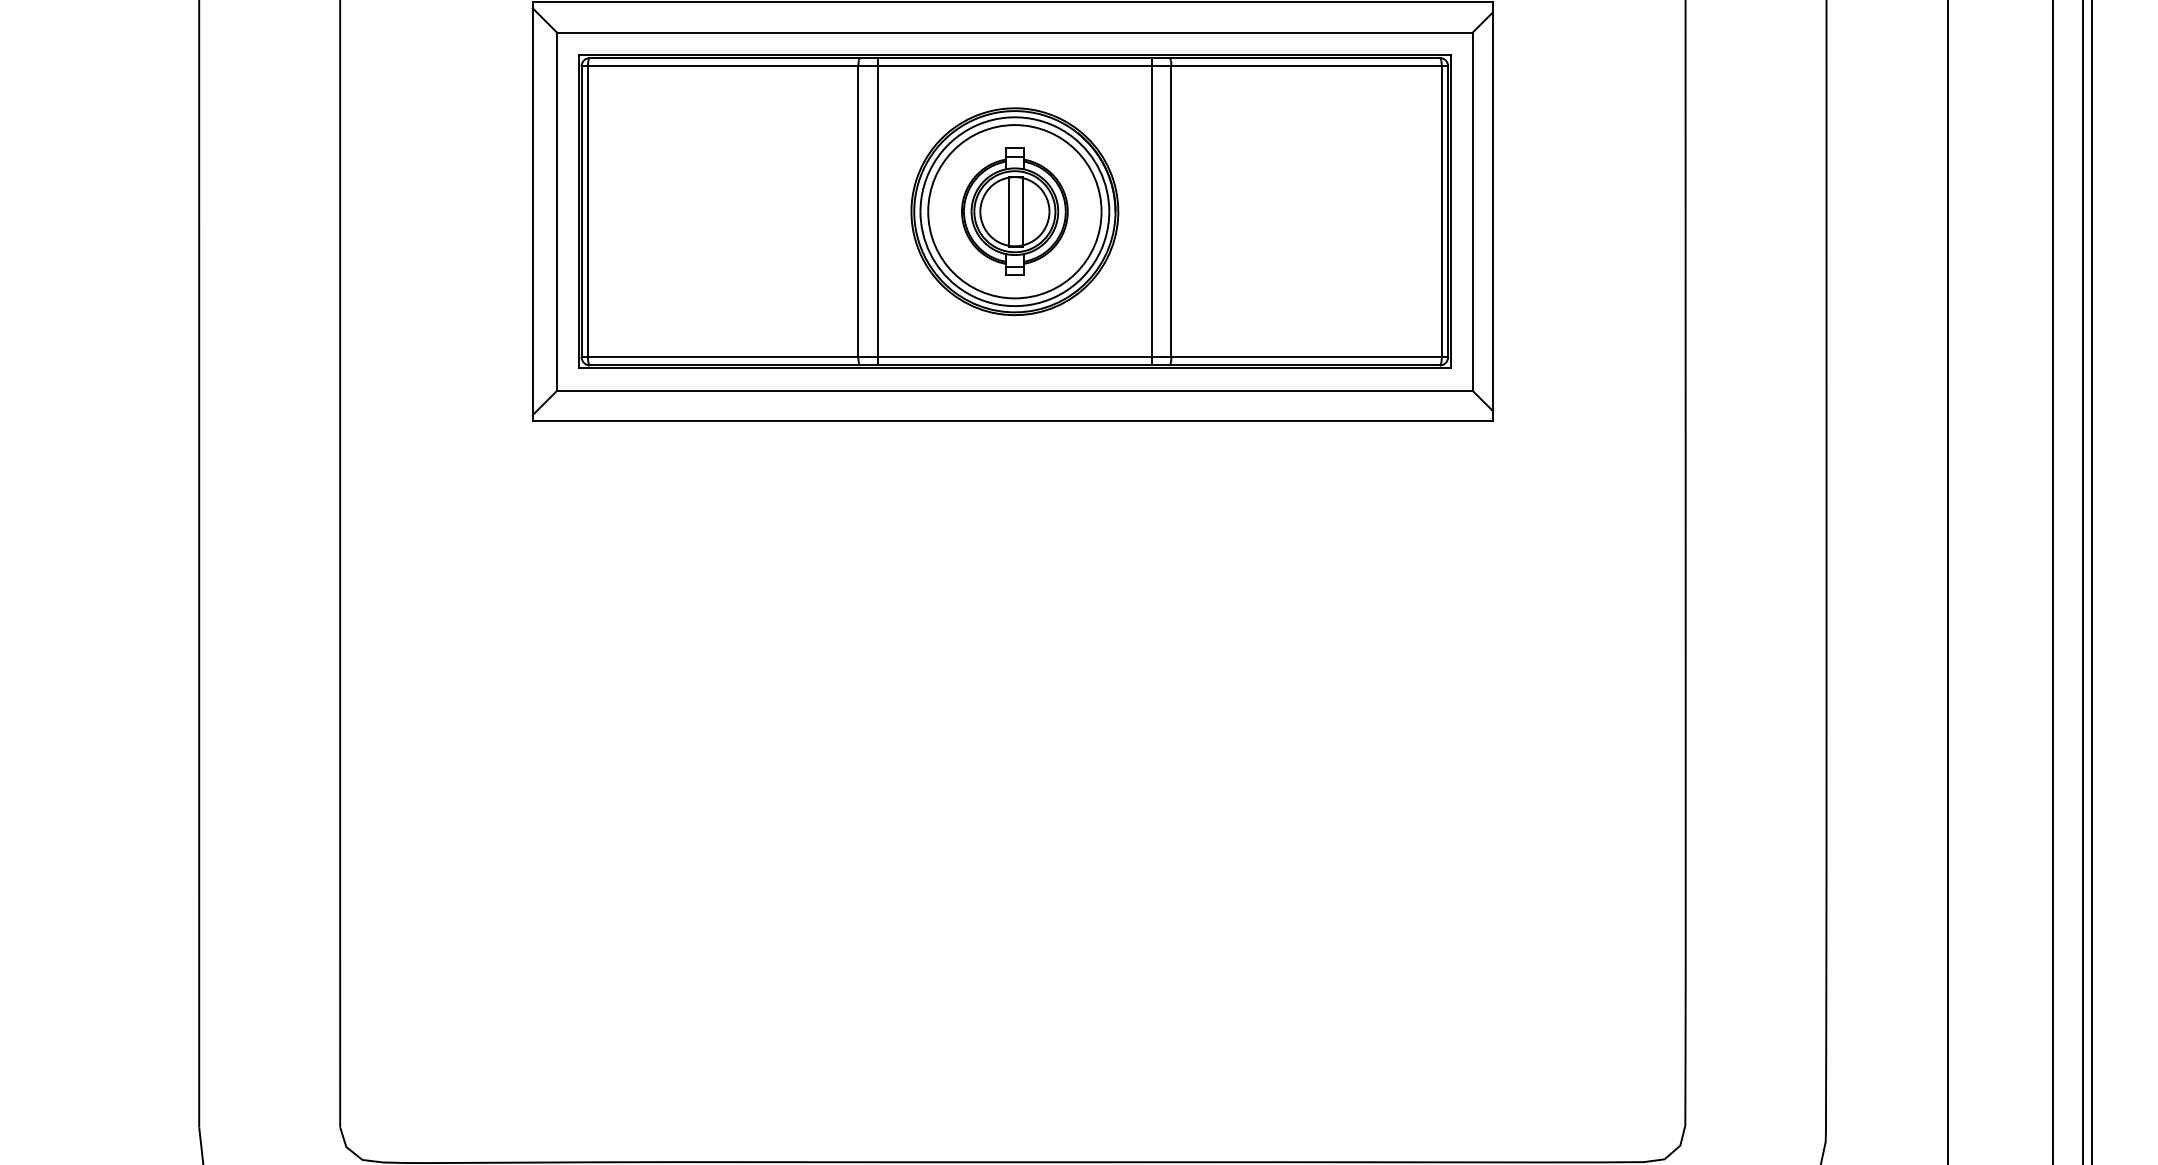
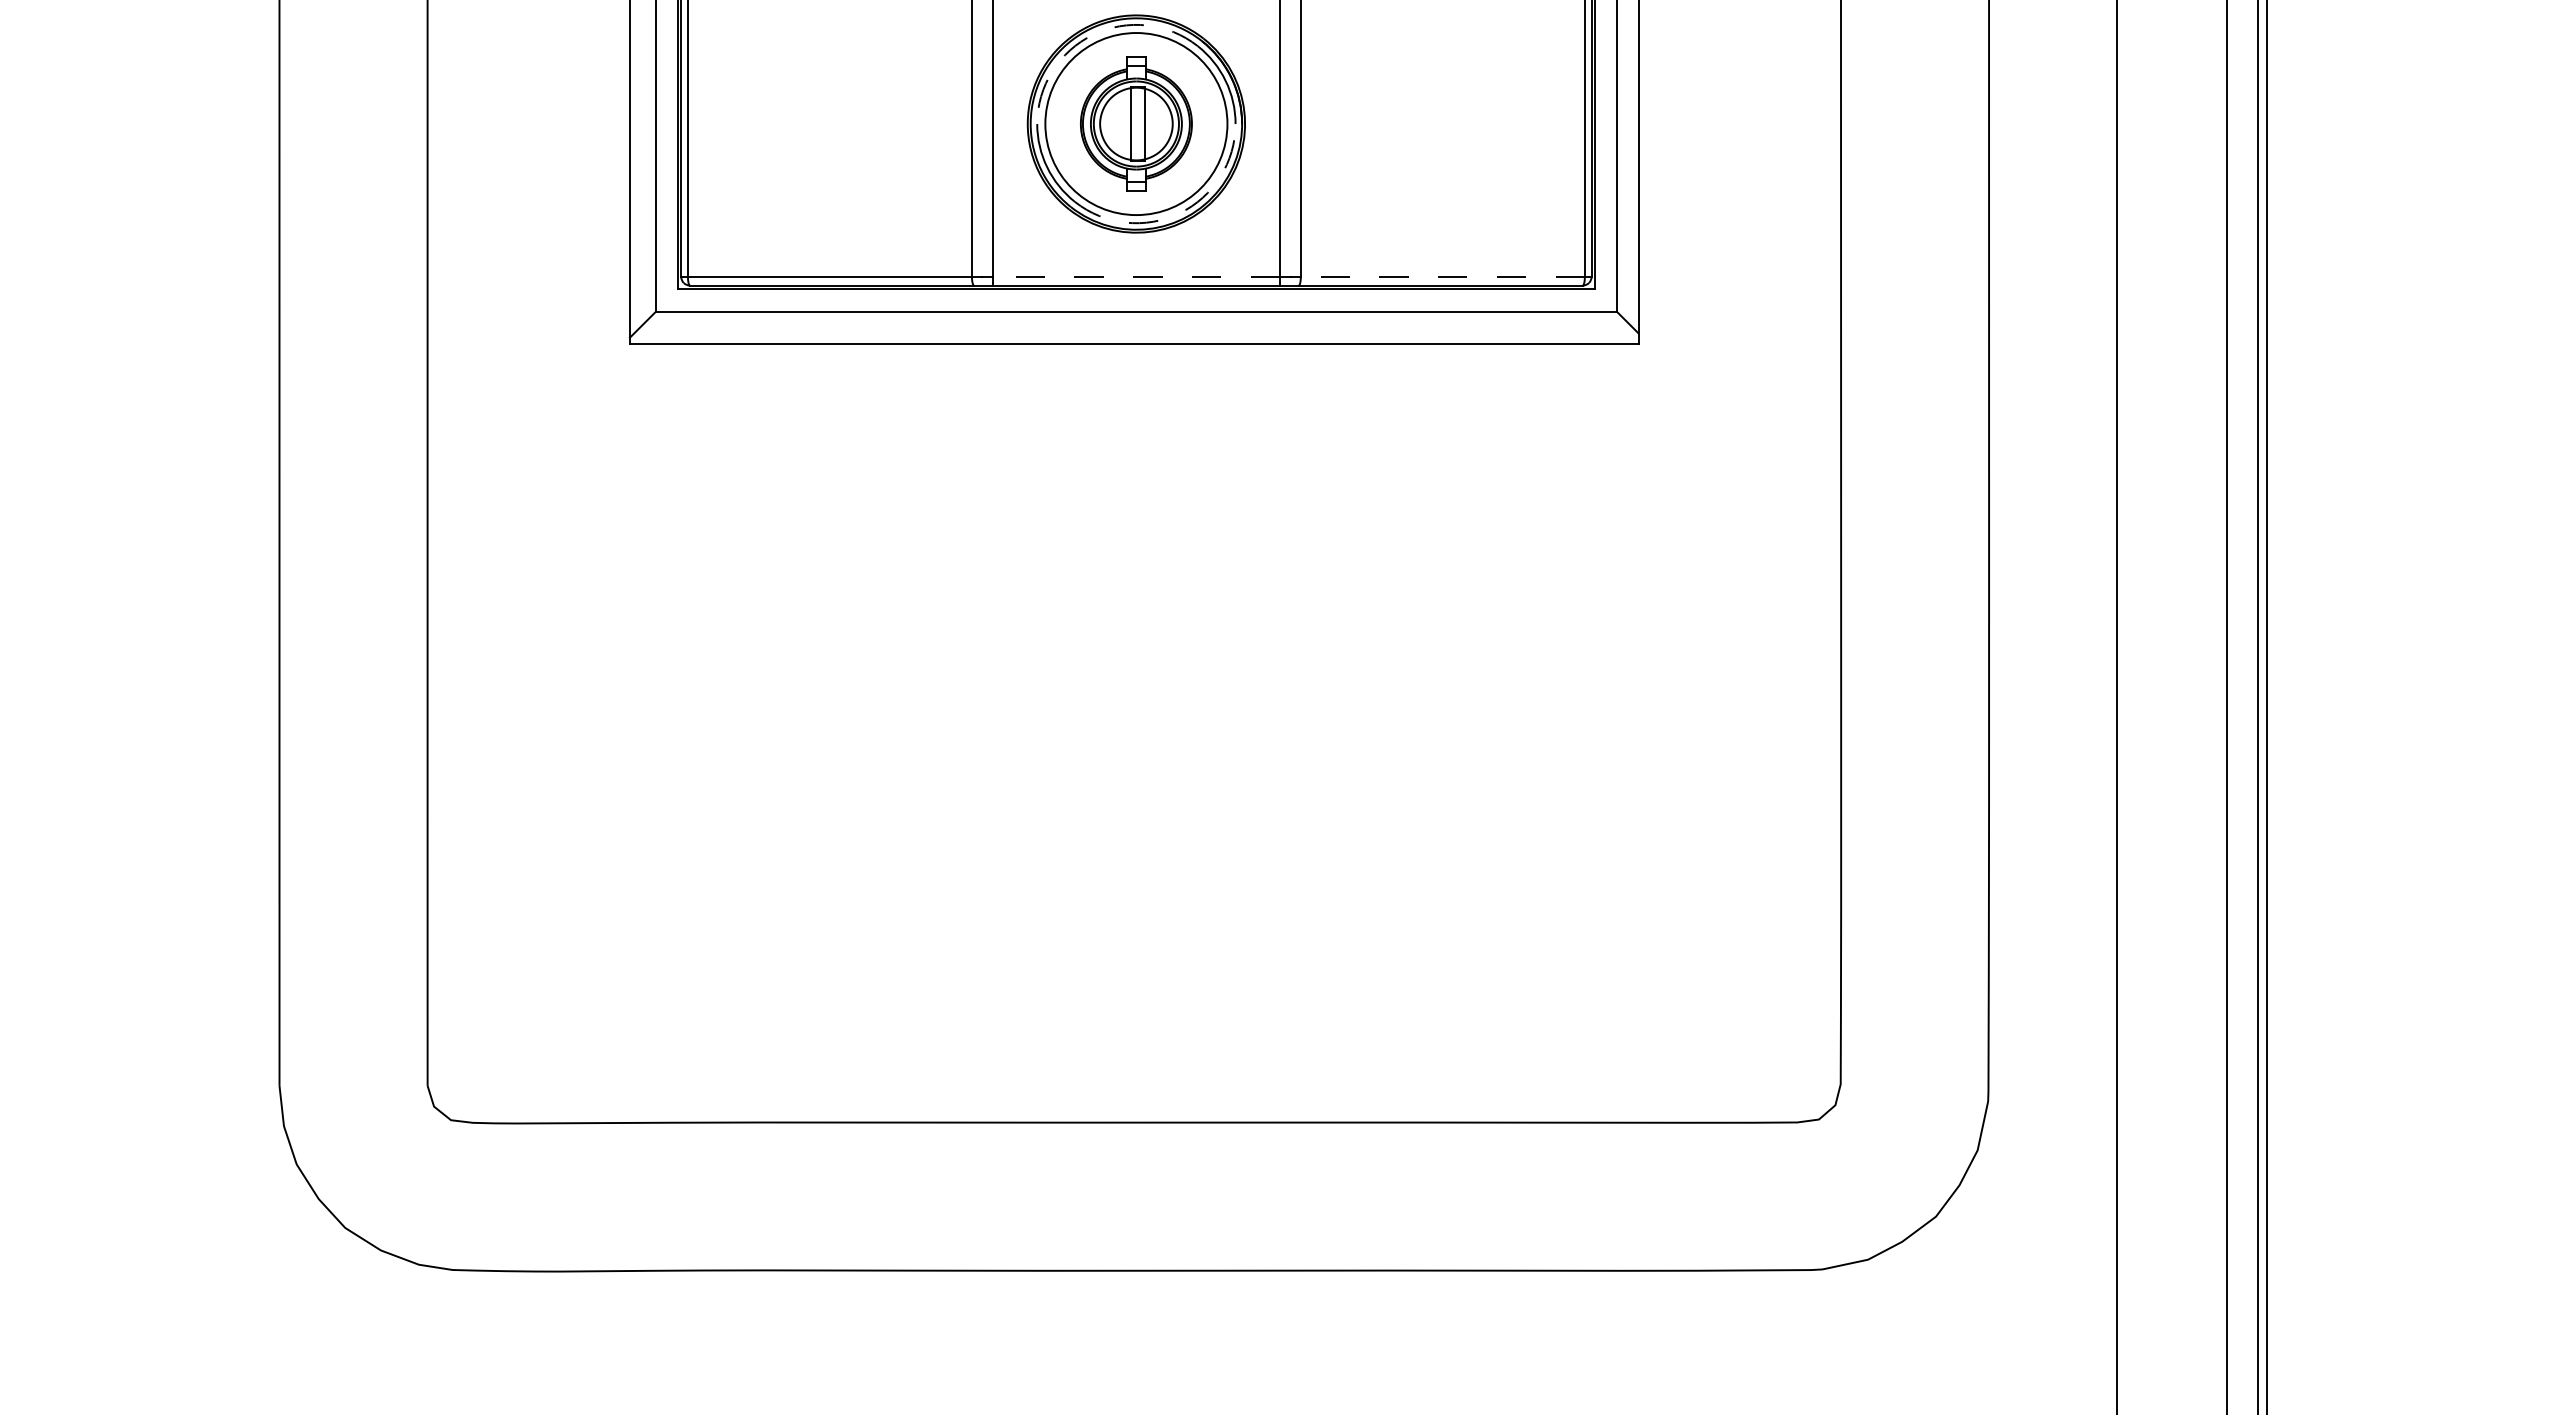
arc: (974, 126) -> (1093, 34), solid -> dashed
arc: (1055, 296) -> (1179, 213), solid -> dashed
line: (1014, 356) -> (1136, 276), solid -> dashed
line: (1306, 356) -> (1442, 276), solid -> dashed

